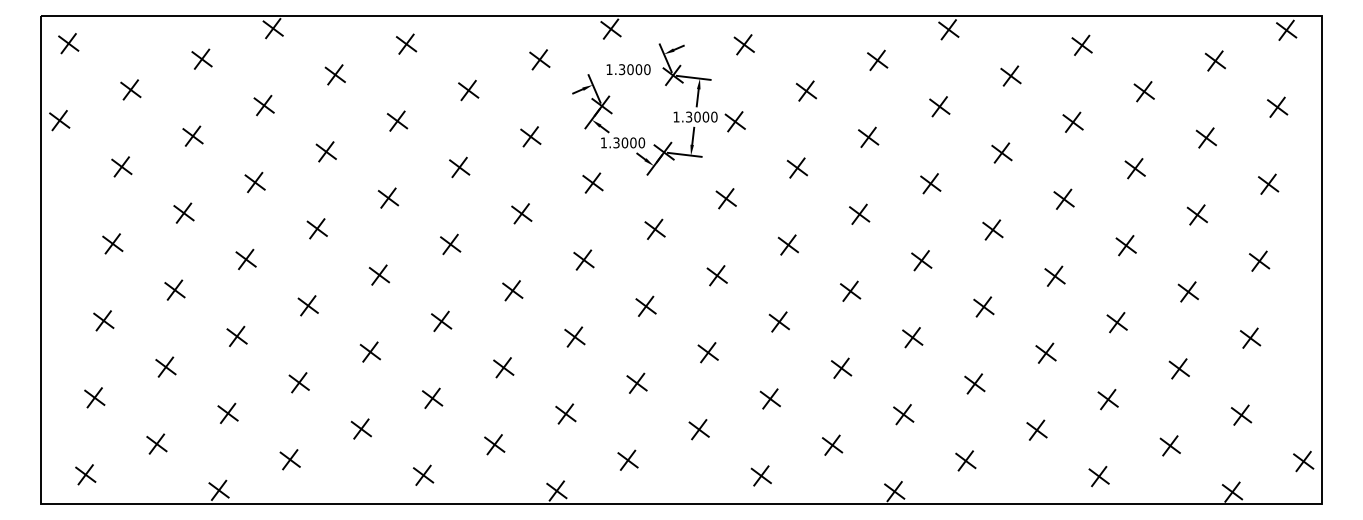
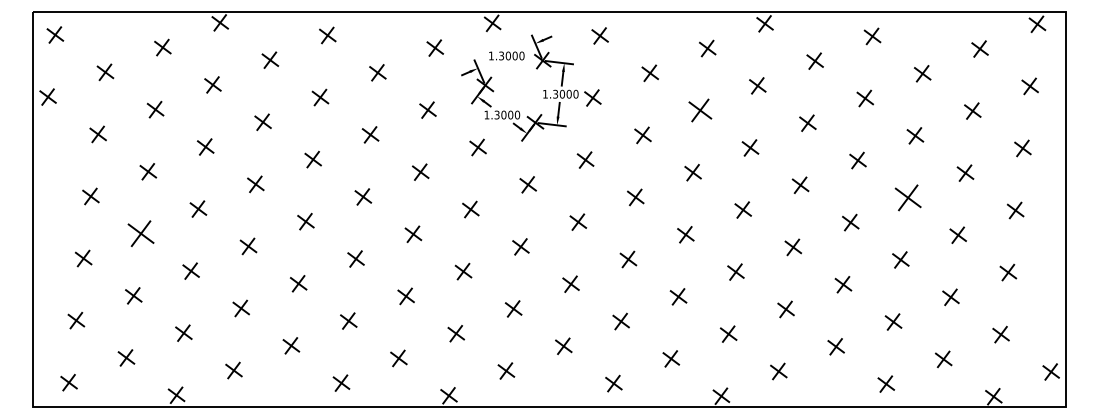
part: (868, 137) -> (700, 110), size x1.4
part: (1125, 245) -> (907, 197), size x1.6
part: (174, 289) -> (140, 233), size x1.6

